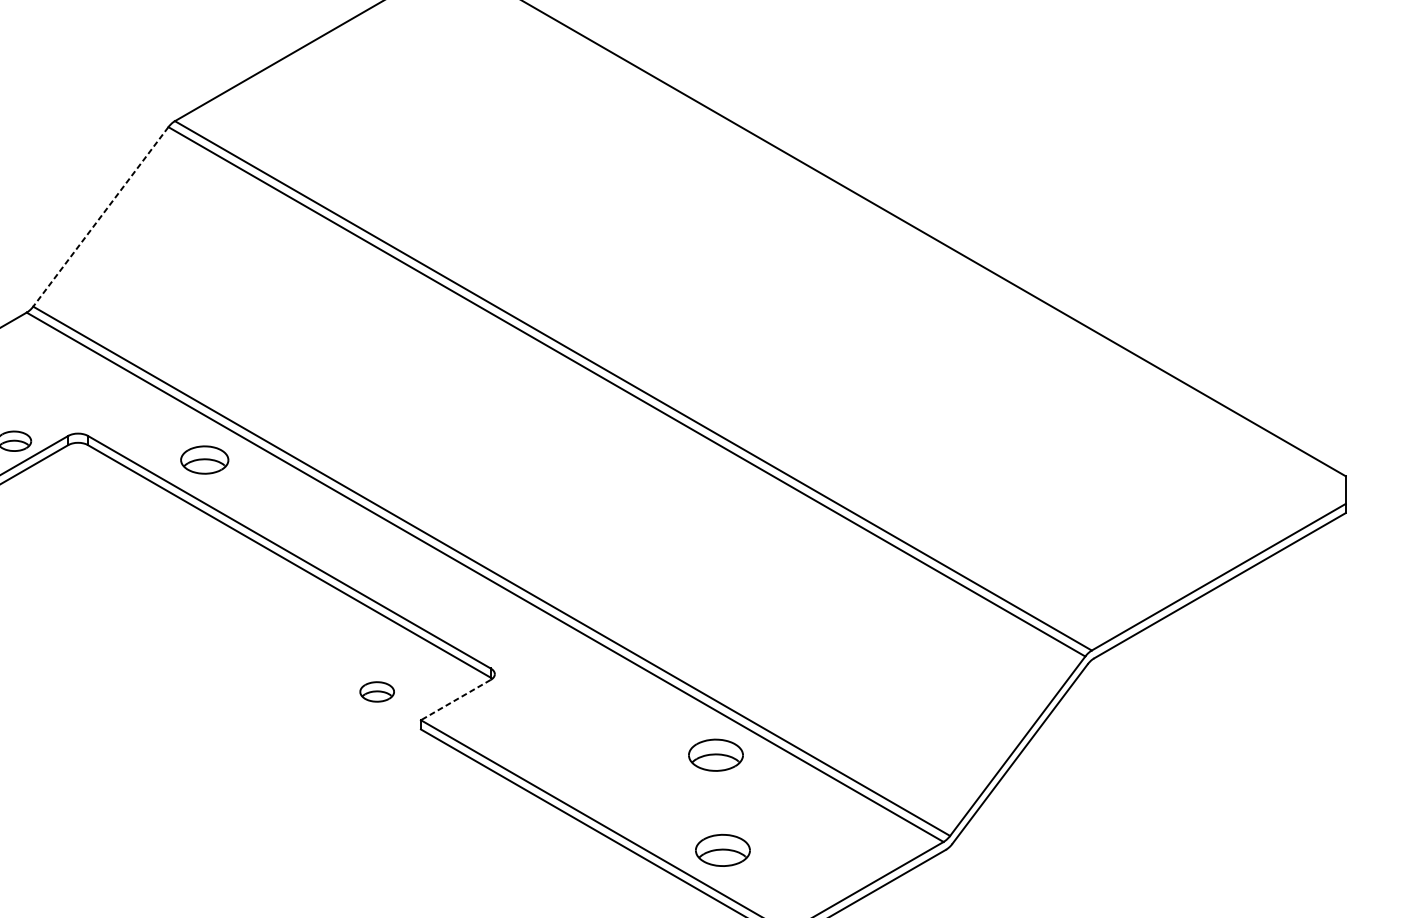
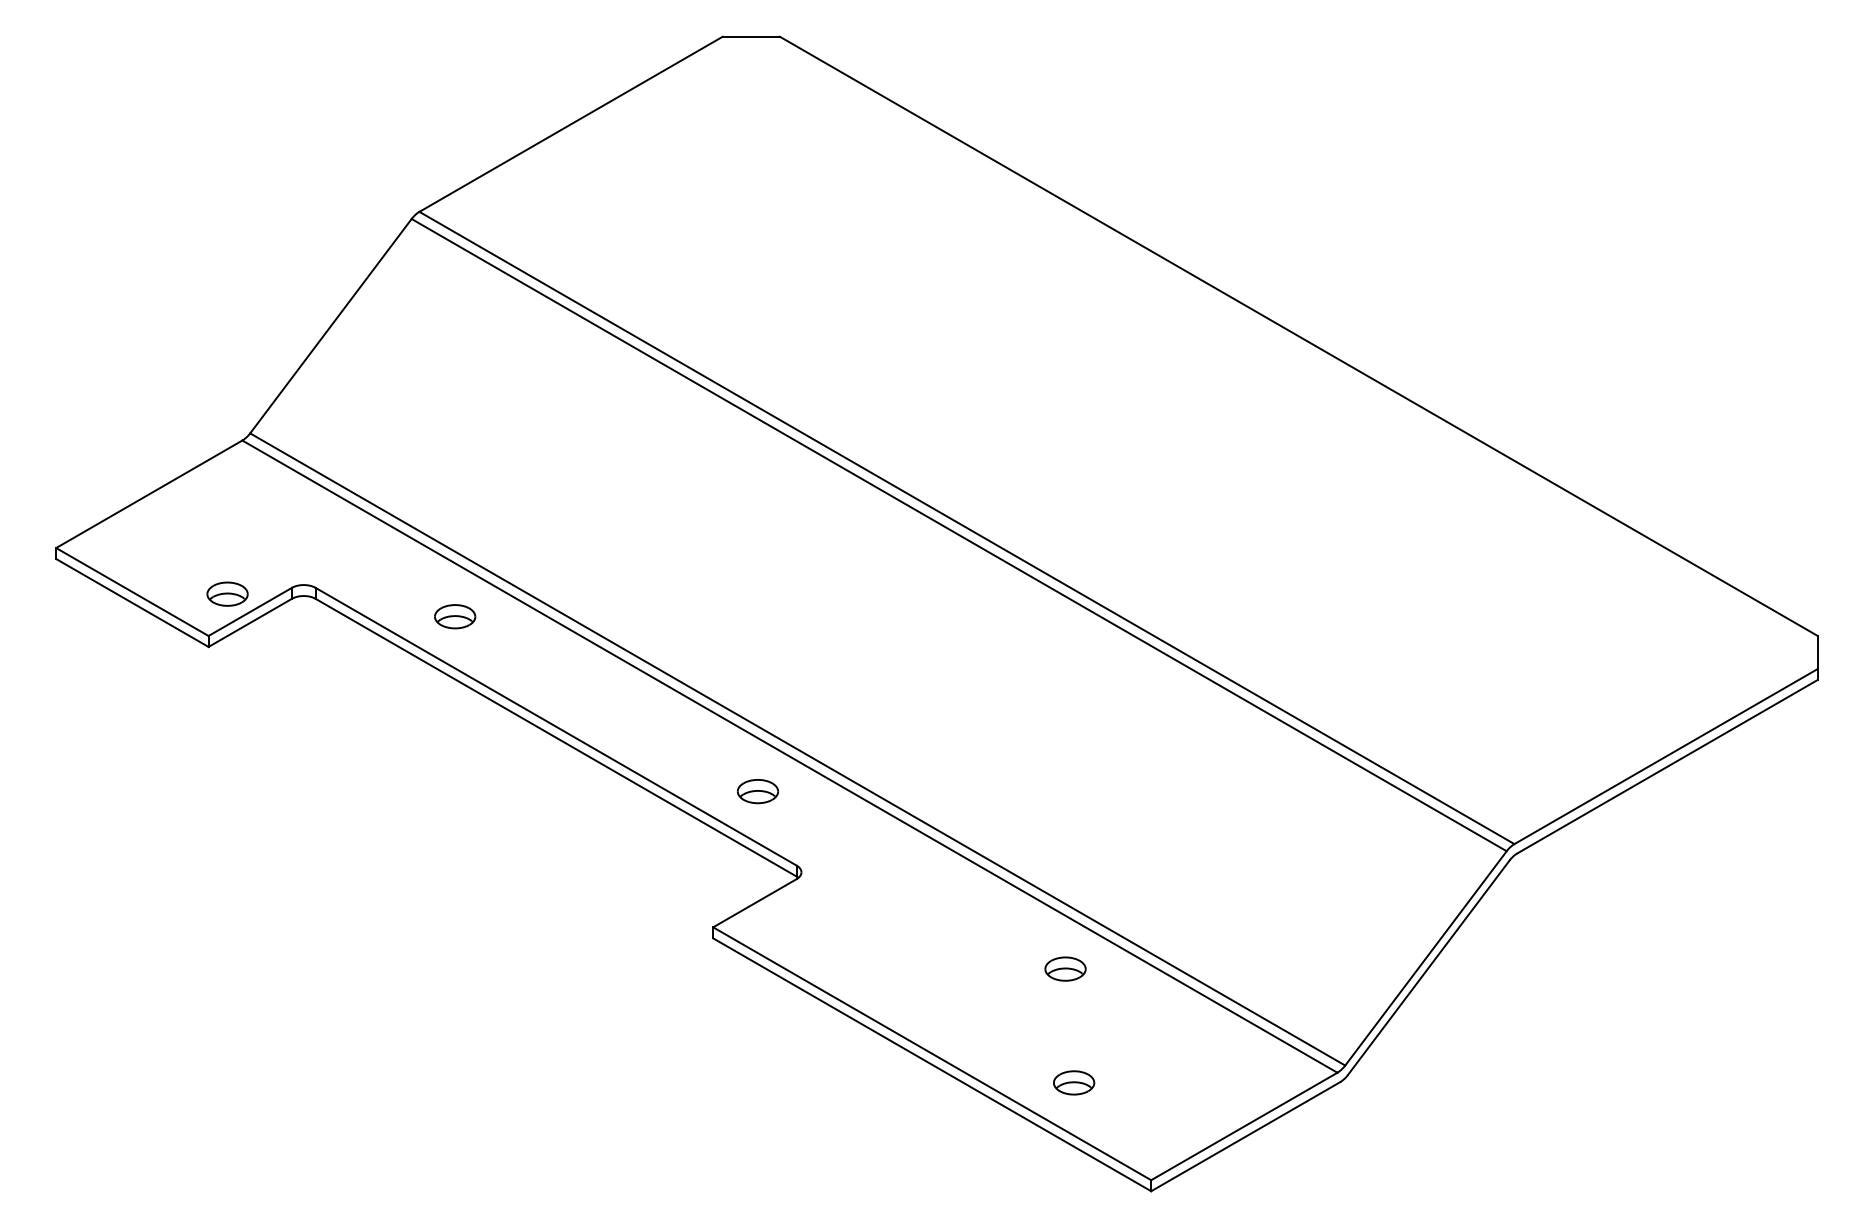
line: (100, 217) -> (330, 326), dashed -> solid
part: (205, 459) -> (455, 616), size x0.71
part: (376, 691) -> (757, 791), moved
line: (455, 700) -> (754, 903), dashed -> solid
part: (715, 754) -> (1065, 968), size x0.62
part: (723, 850) -> (1074, 1082), size x0.62

